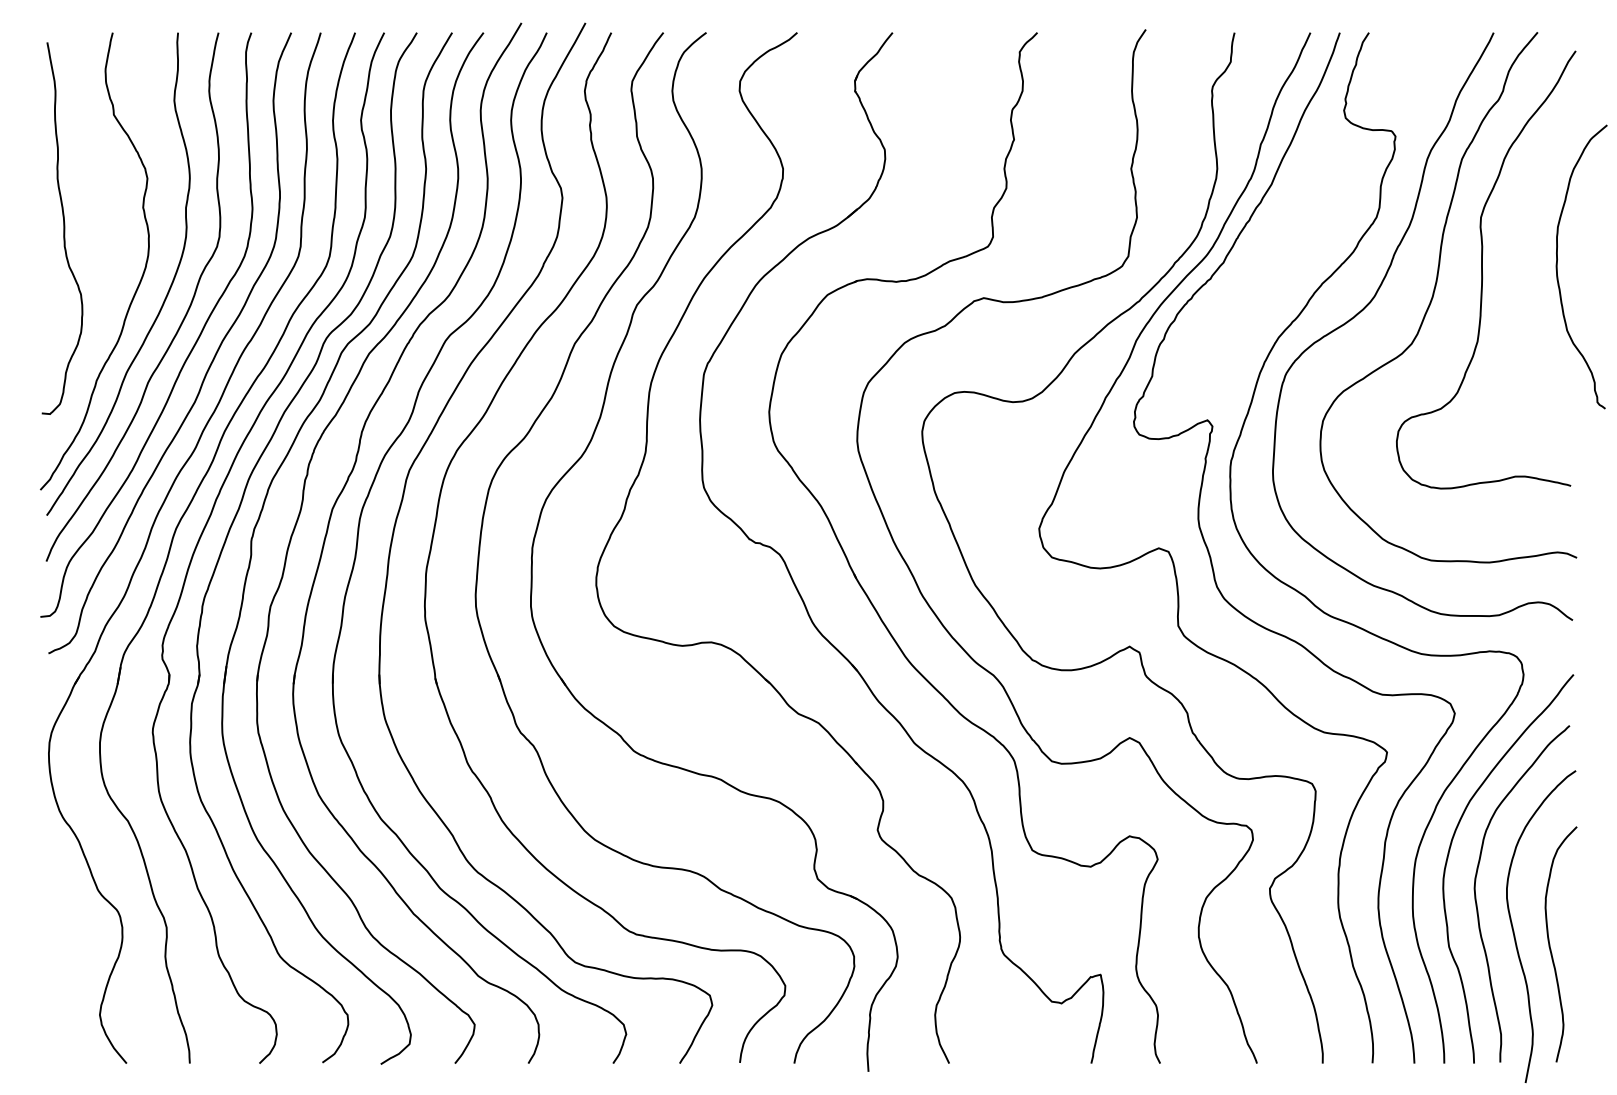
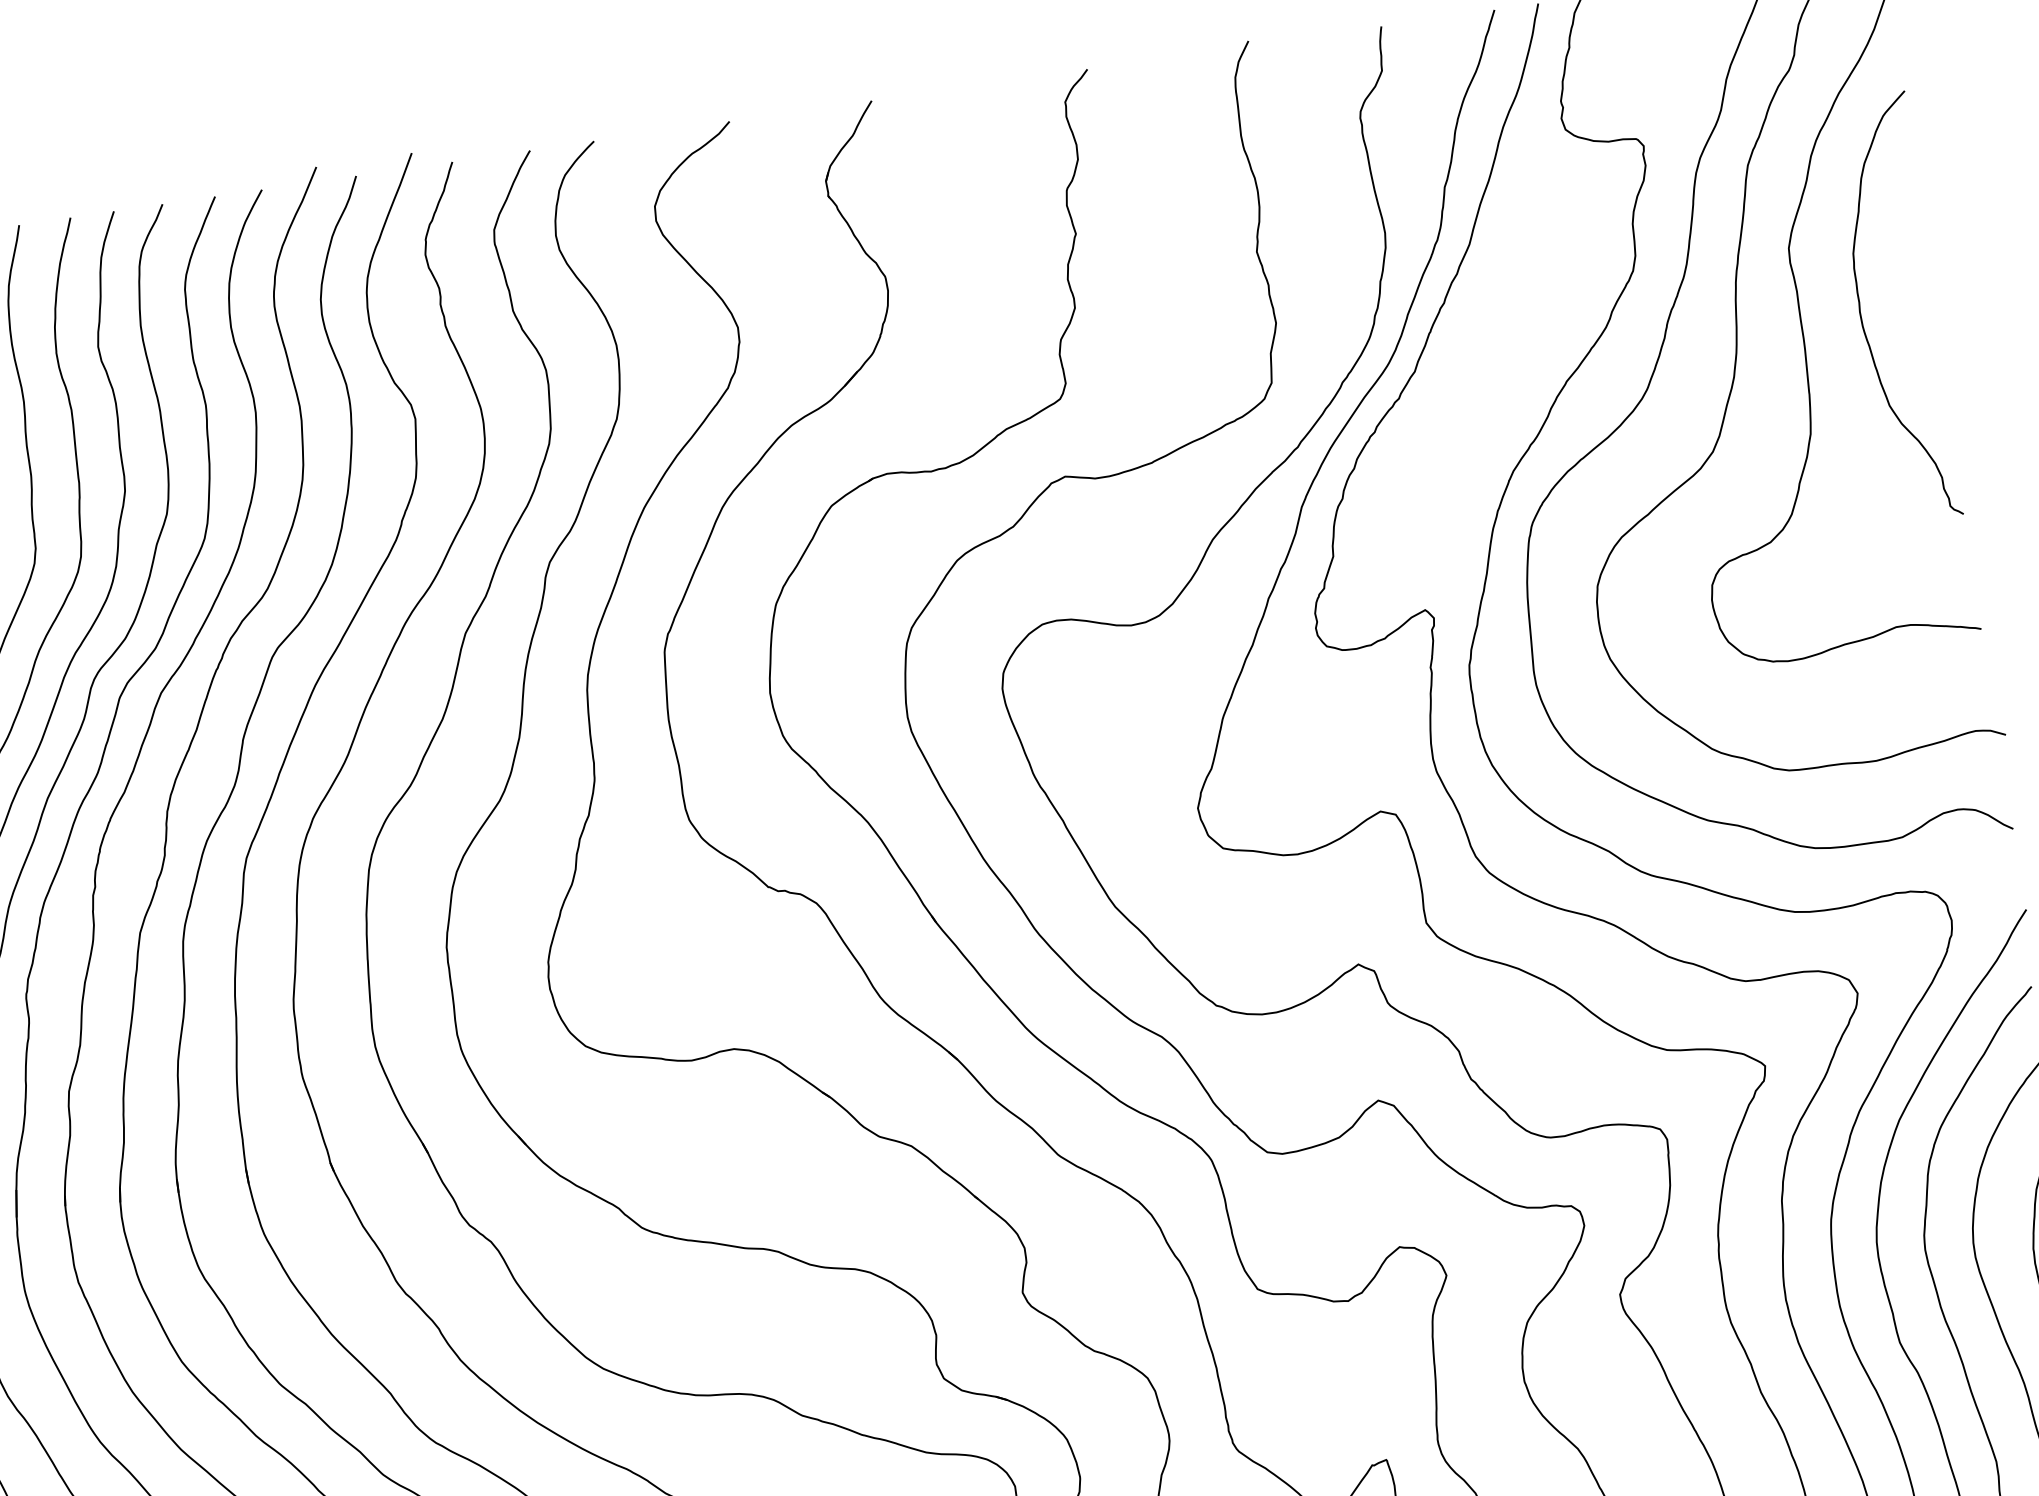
curve: (1557, 266) -> (1861, 312), moved

